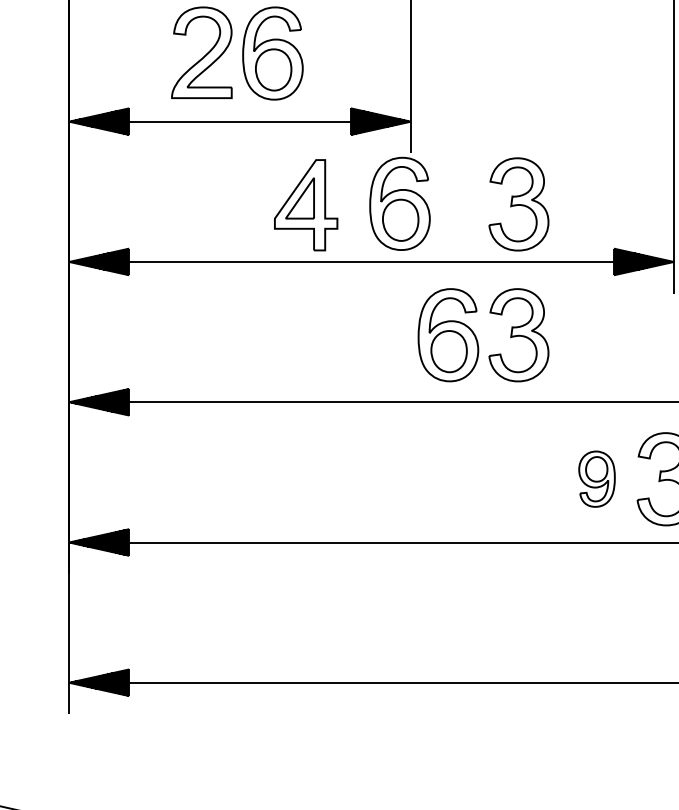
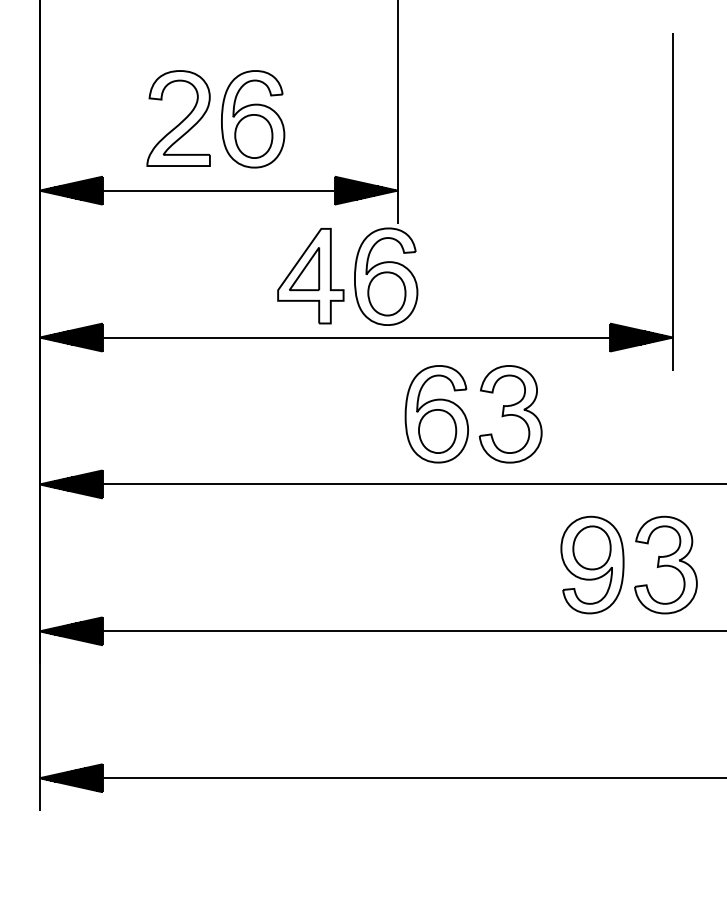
part: (518, 204) -> (510, 277), removed
part: (305, 205) -> (310, 276), moved
part: (597, 478) -> (592, 564), size x1.67

